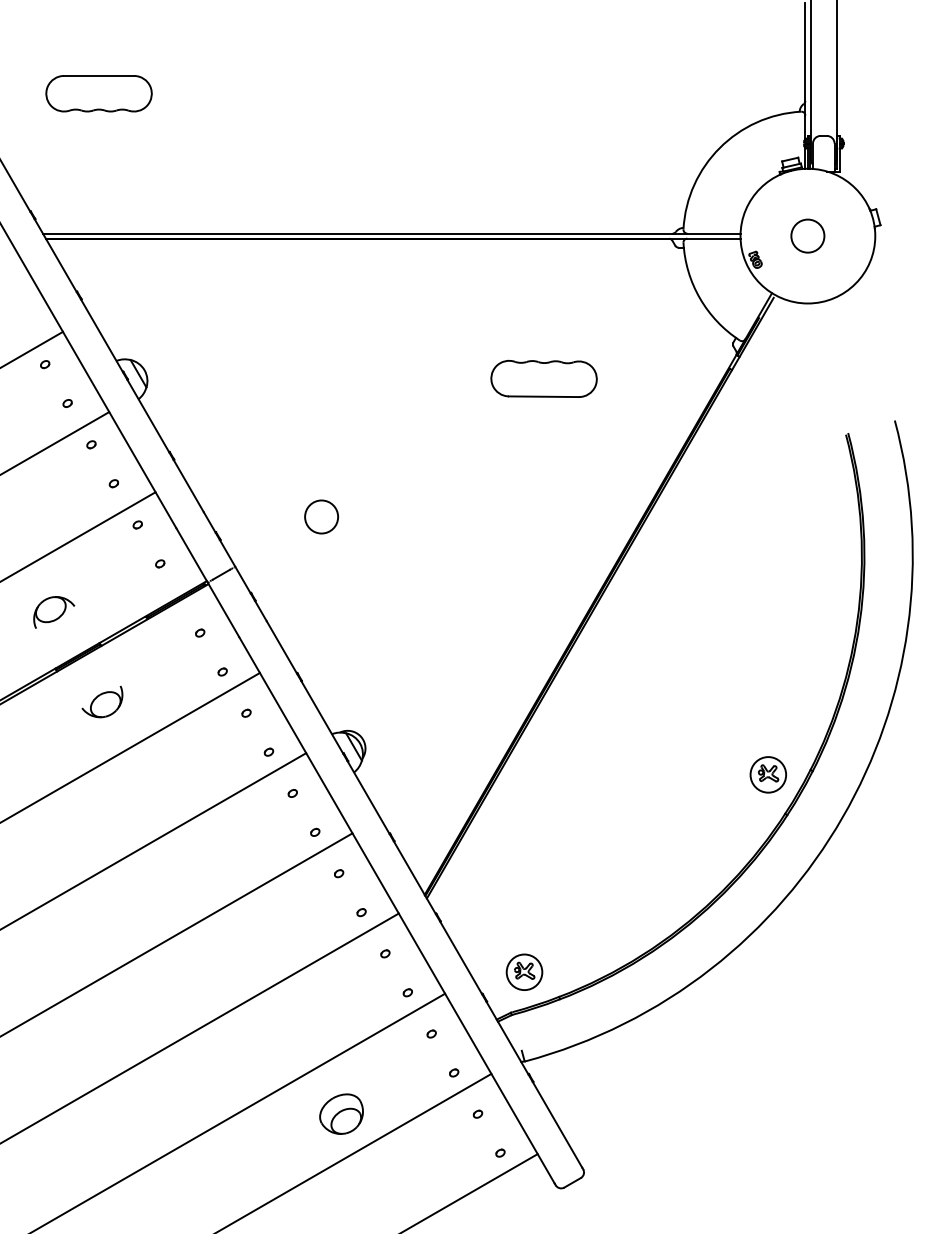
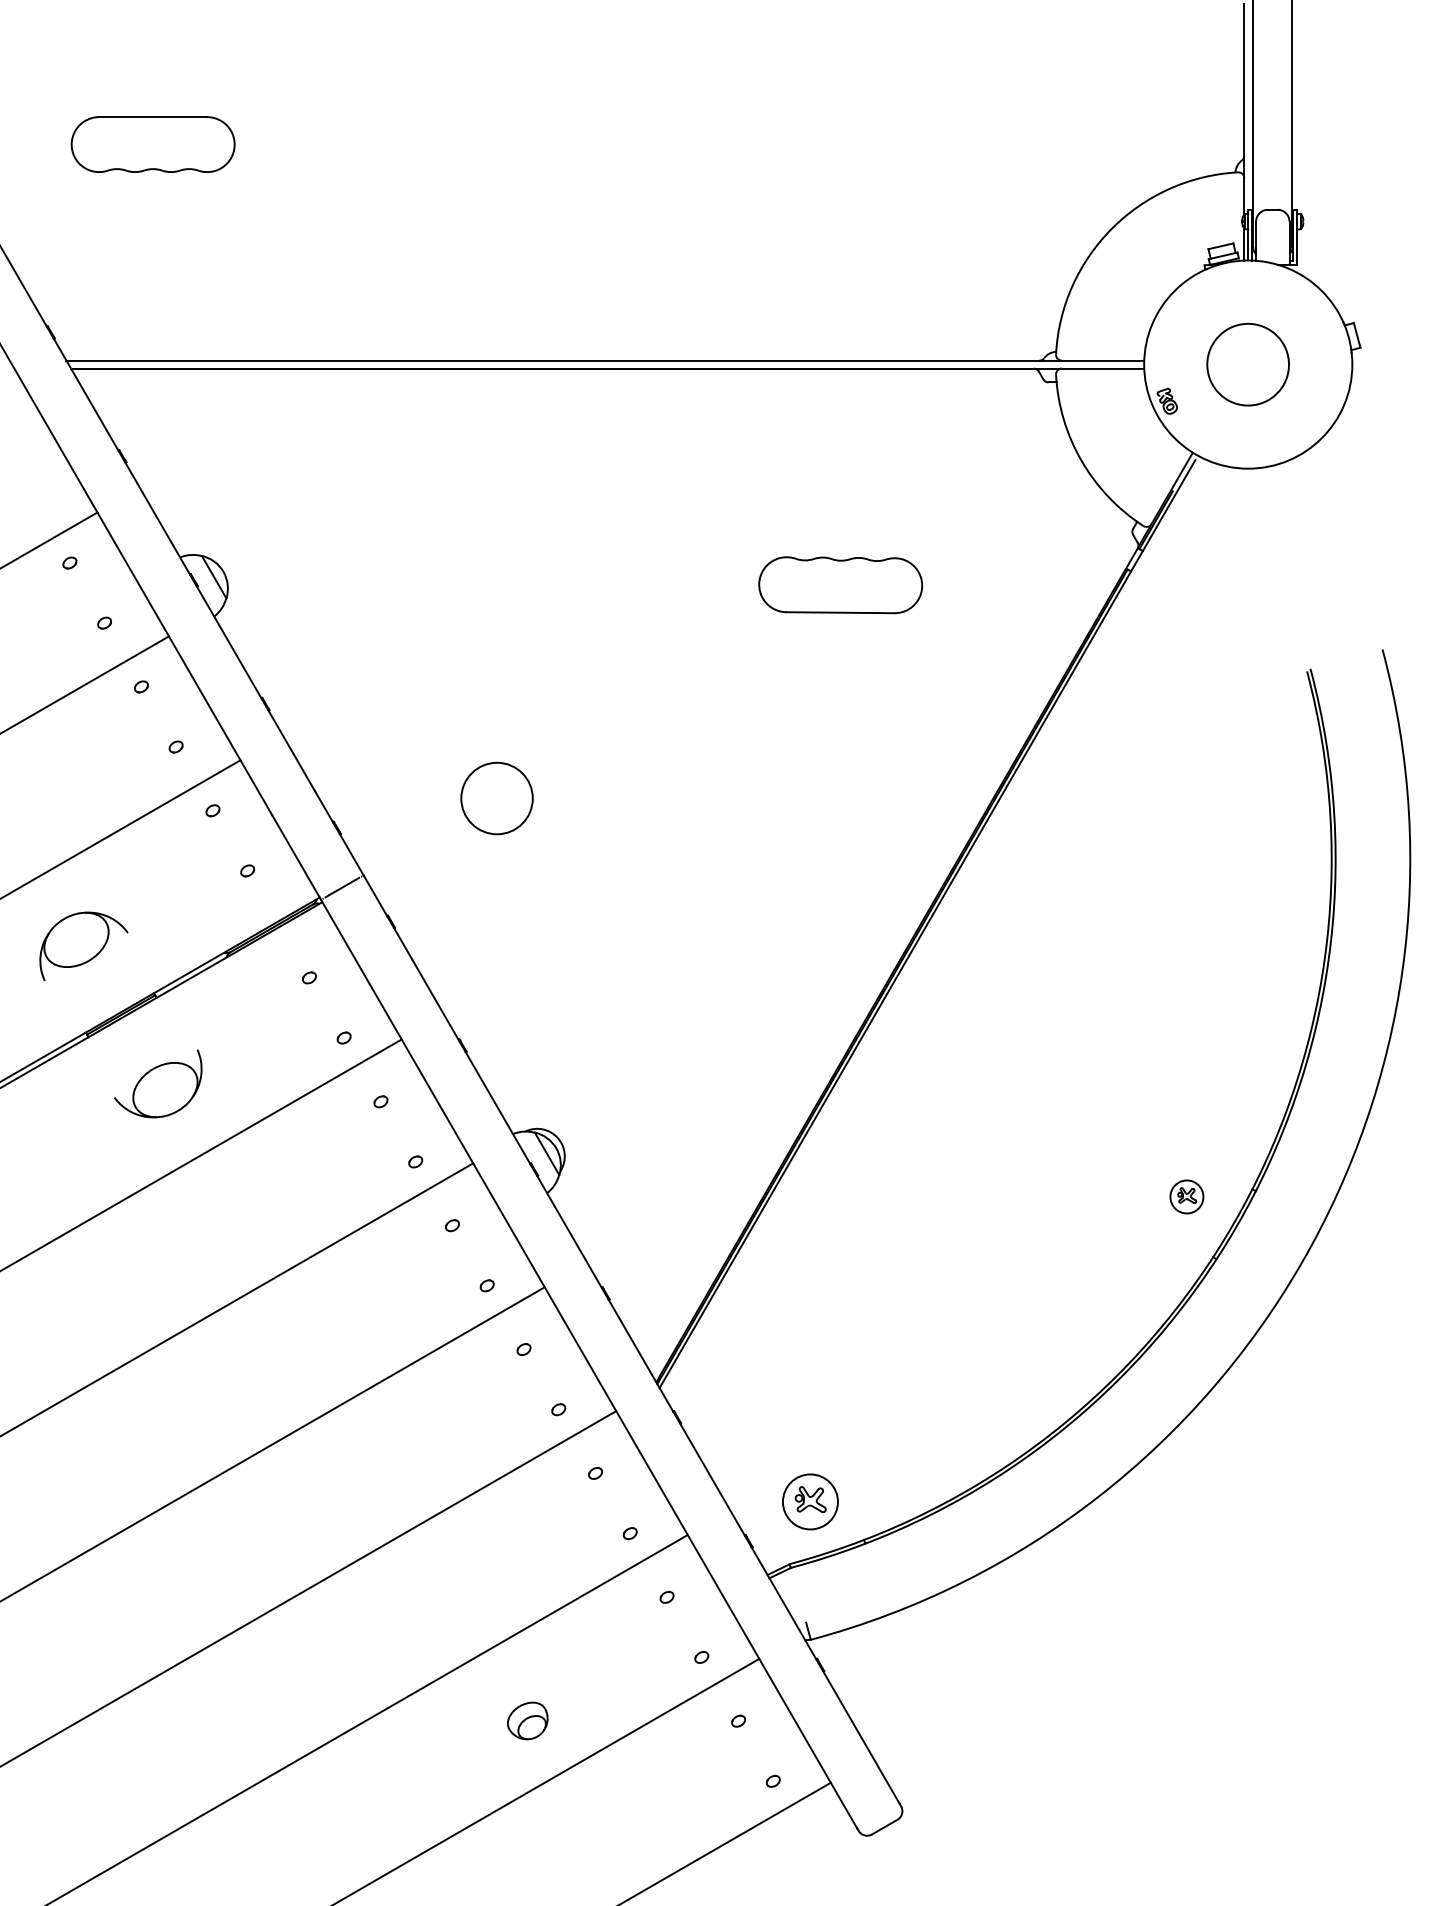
circle: (807, 235) -> (1247, 363), size x1.6
circle: (321, 516) -> (496, 797), size x1.4
part: (54, 612) -> (84, 946), size x1.4
part: (102, 701) -> (158, 1083), size x1.4
part: (767, 774) -> (1185, 1196), size x0.6
part: (341, 1113) -> (527, 1720), size x0.6

